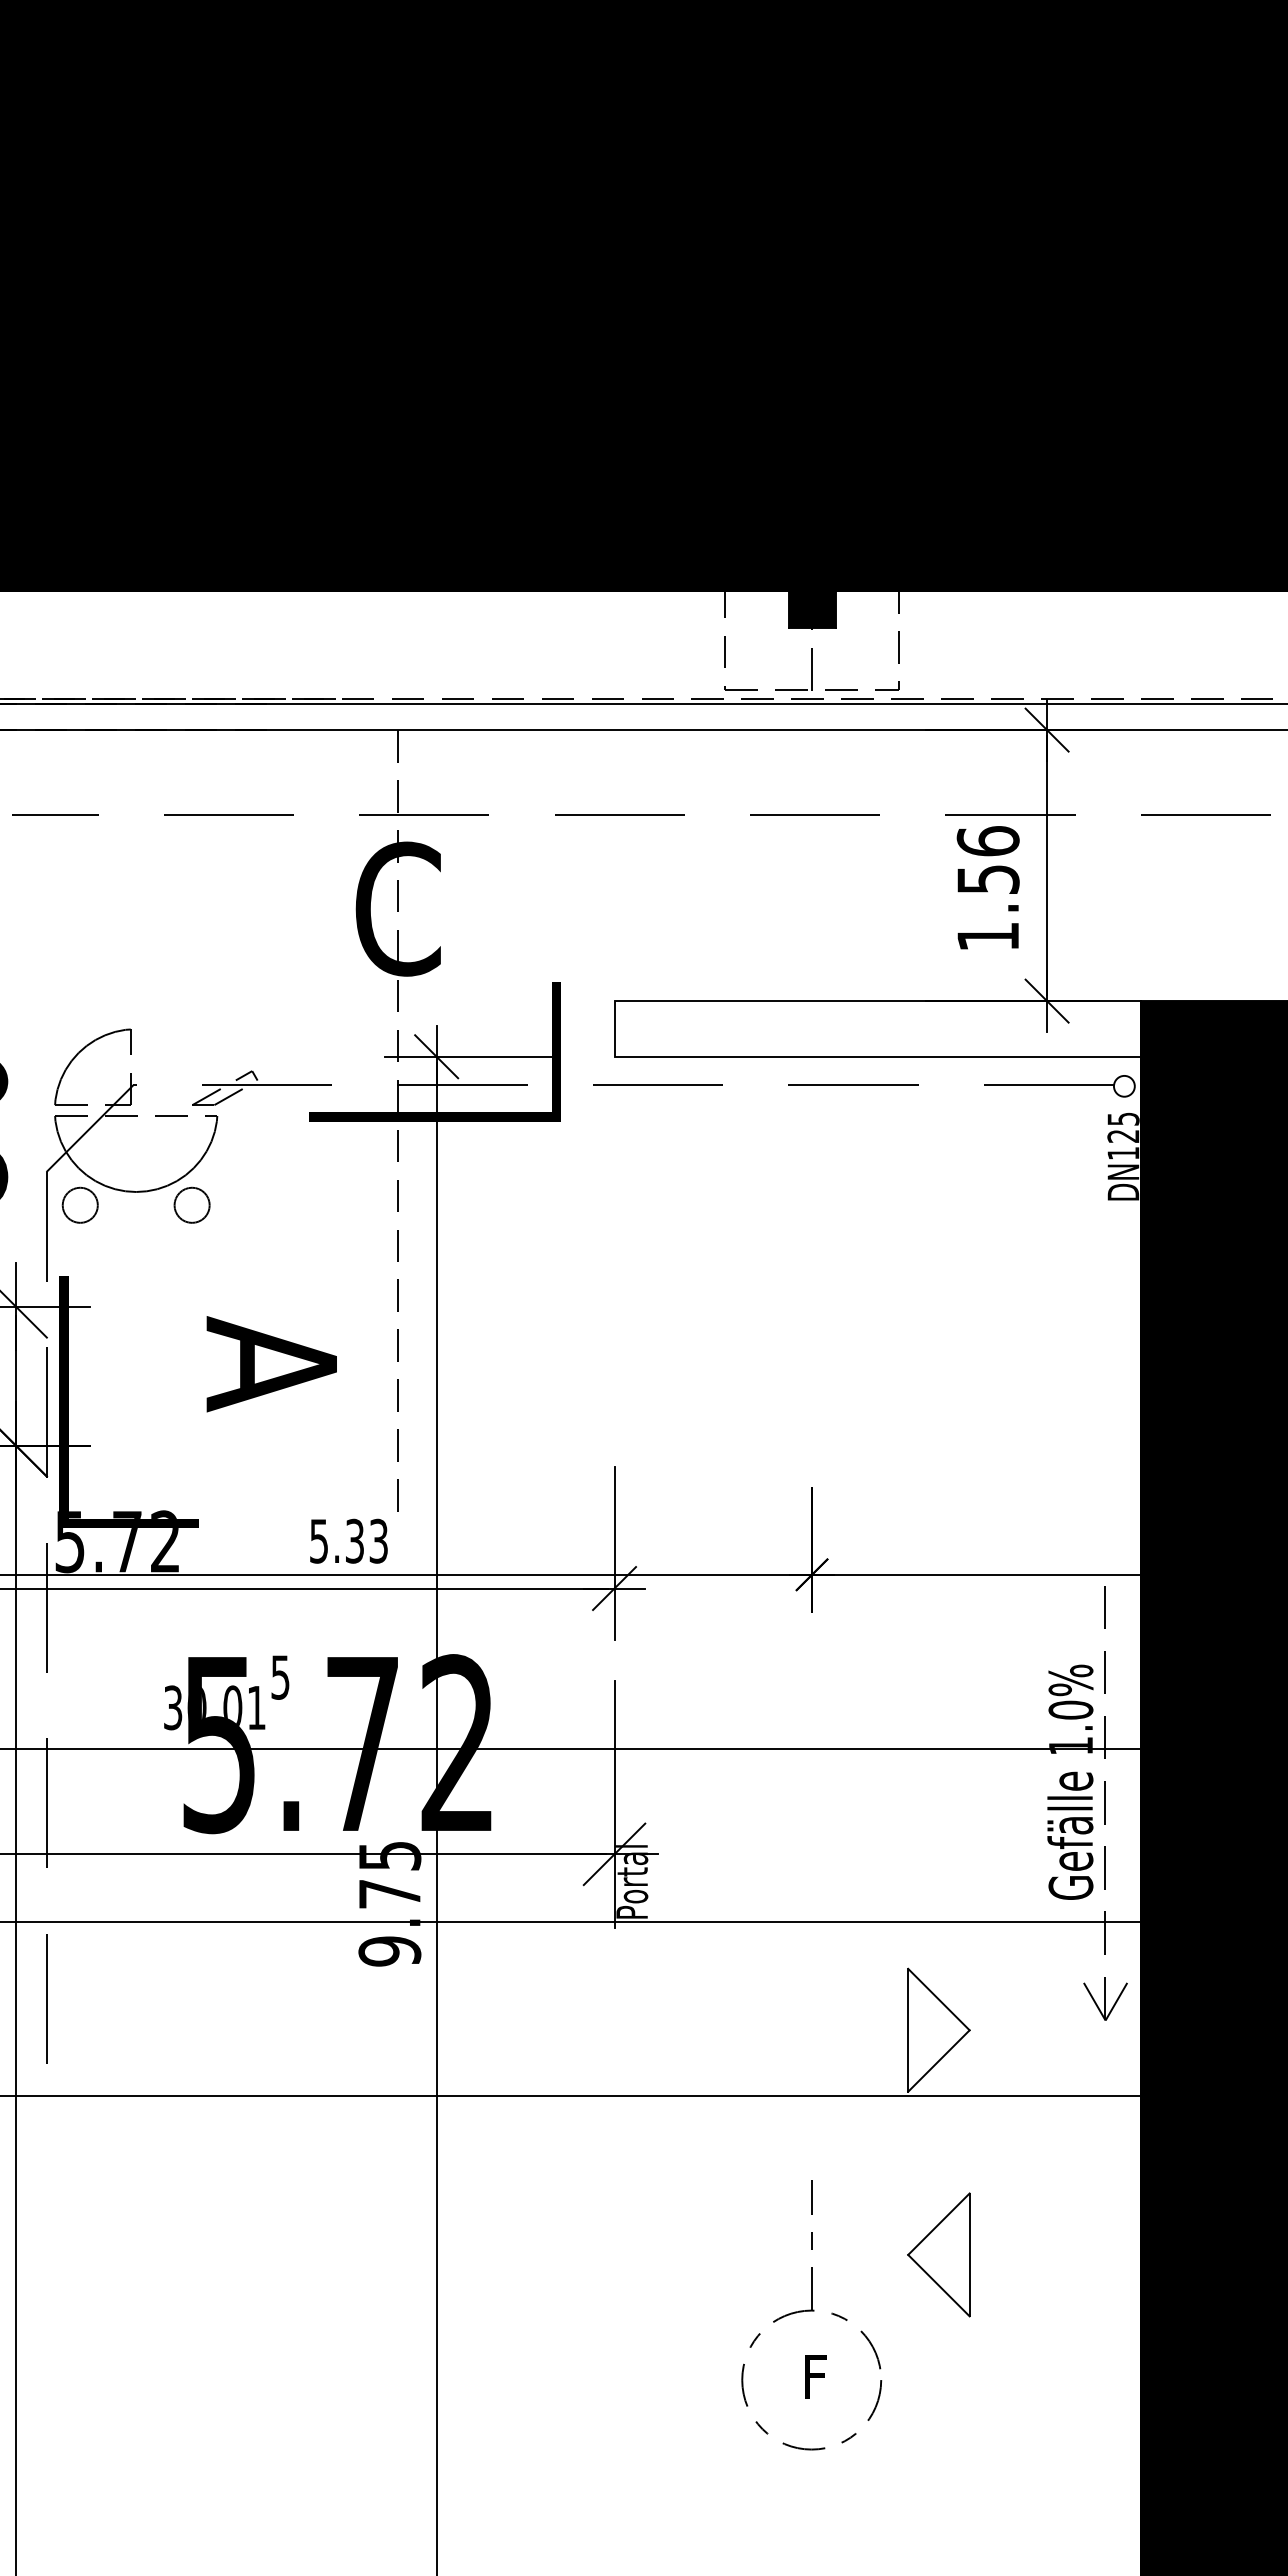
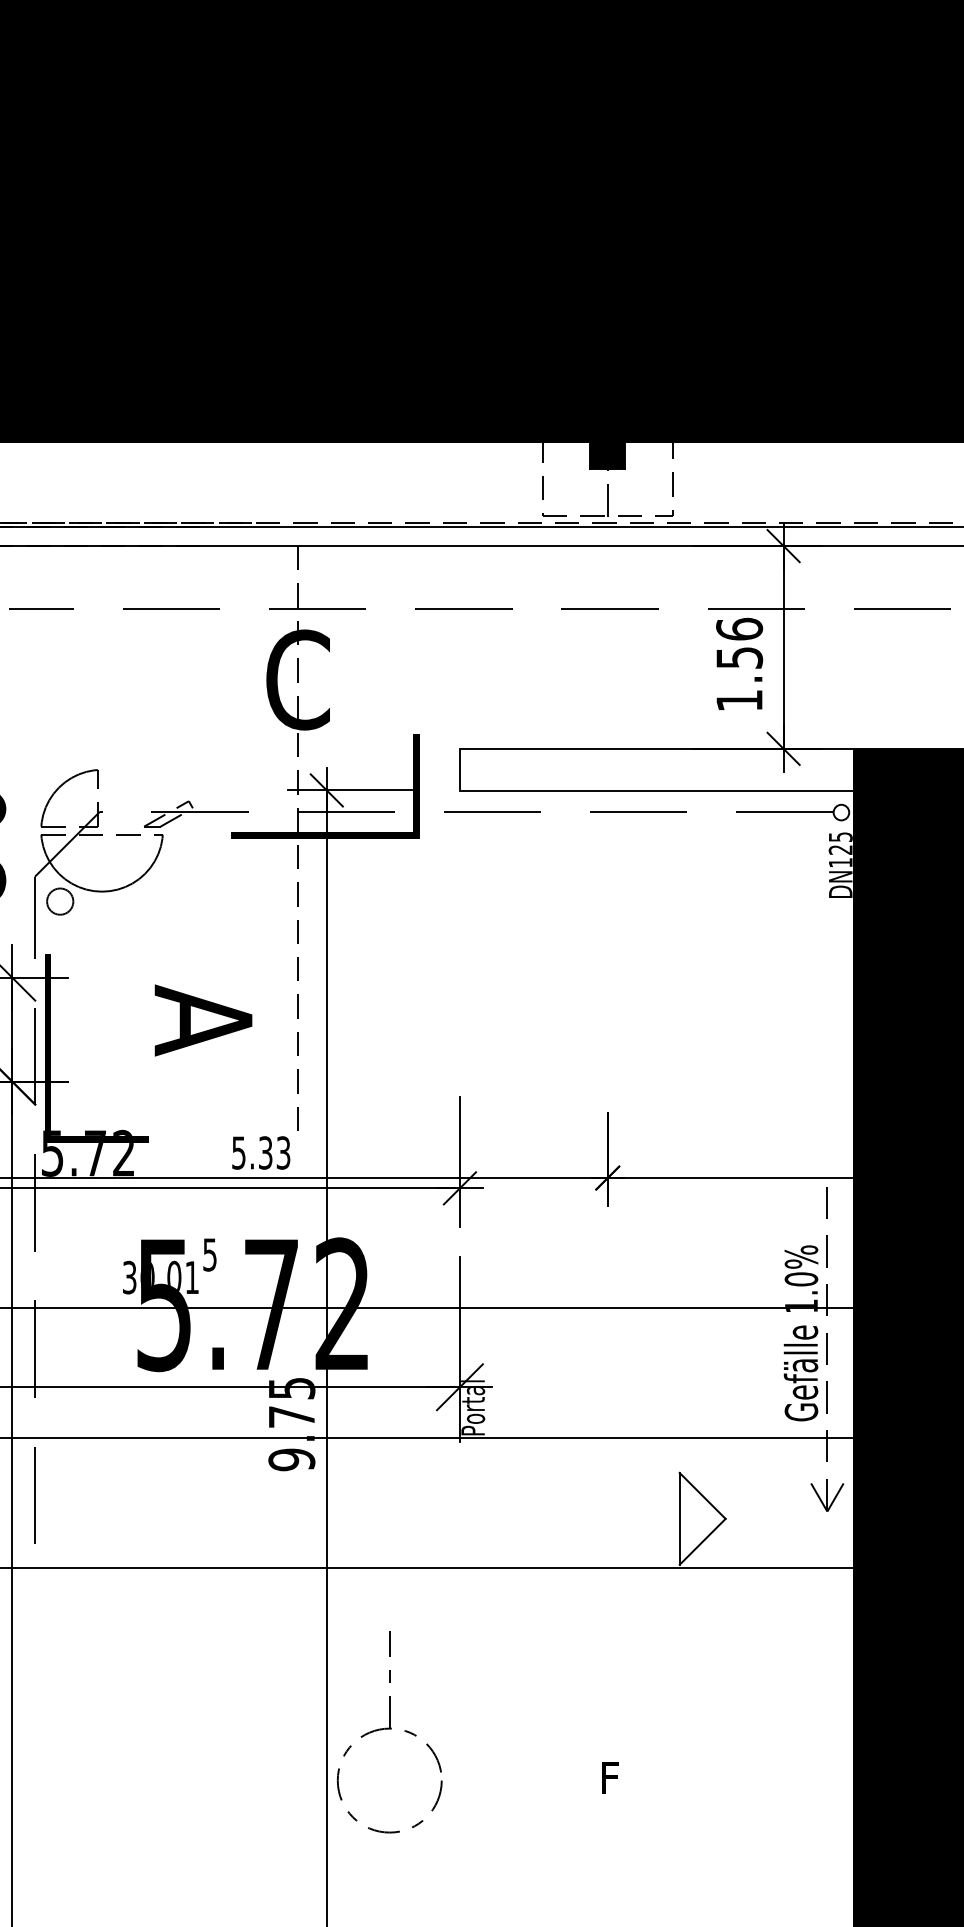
part: (191, 1204) -> (143, 901), removed
part: (938, 2254) -> (702, 1686), removed
part: (811, 2315) -> (389, 1732), moved

